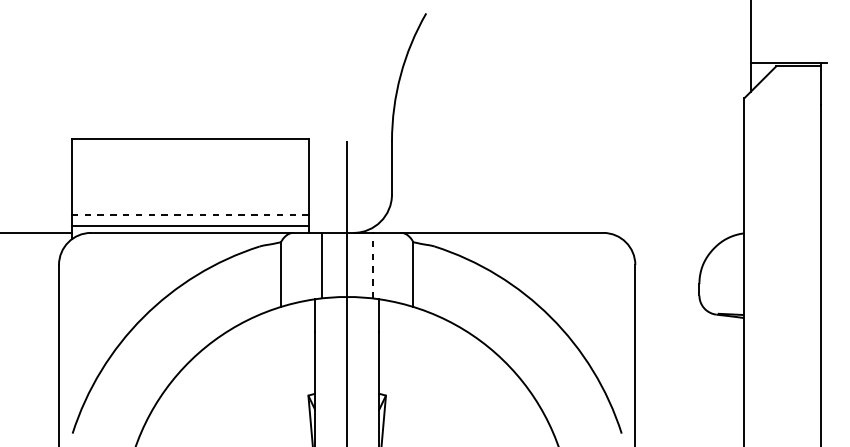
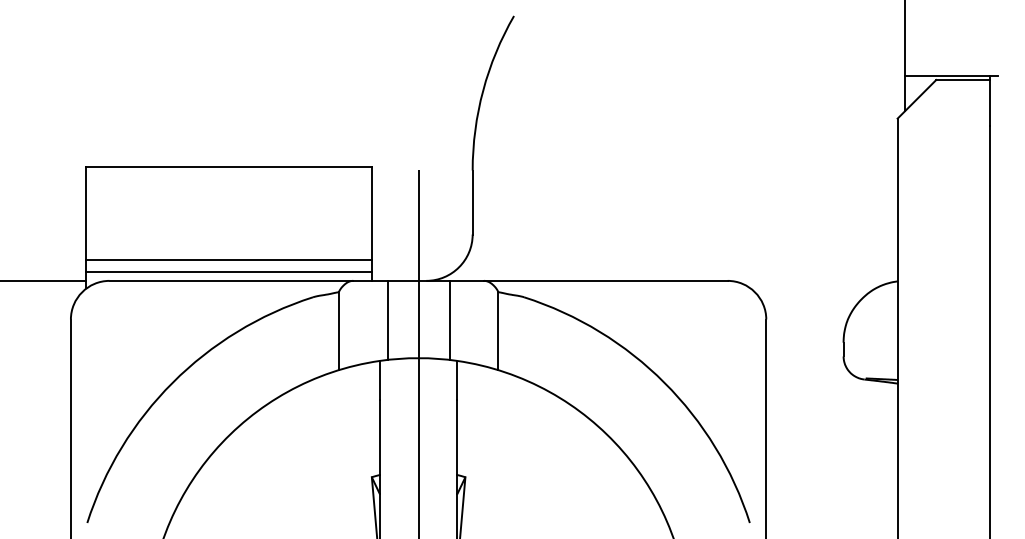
line: (190, 215) -> (229, 259), dashed -> solid
line: (372, 265) -> (449, 320), dashed -> solid

